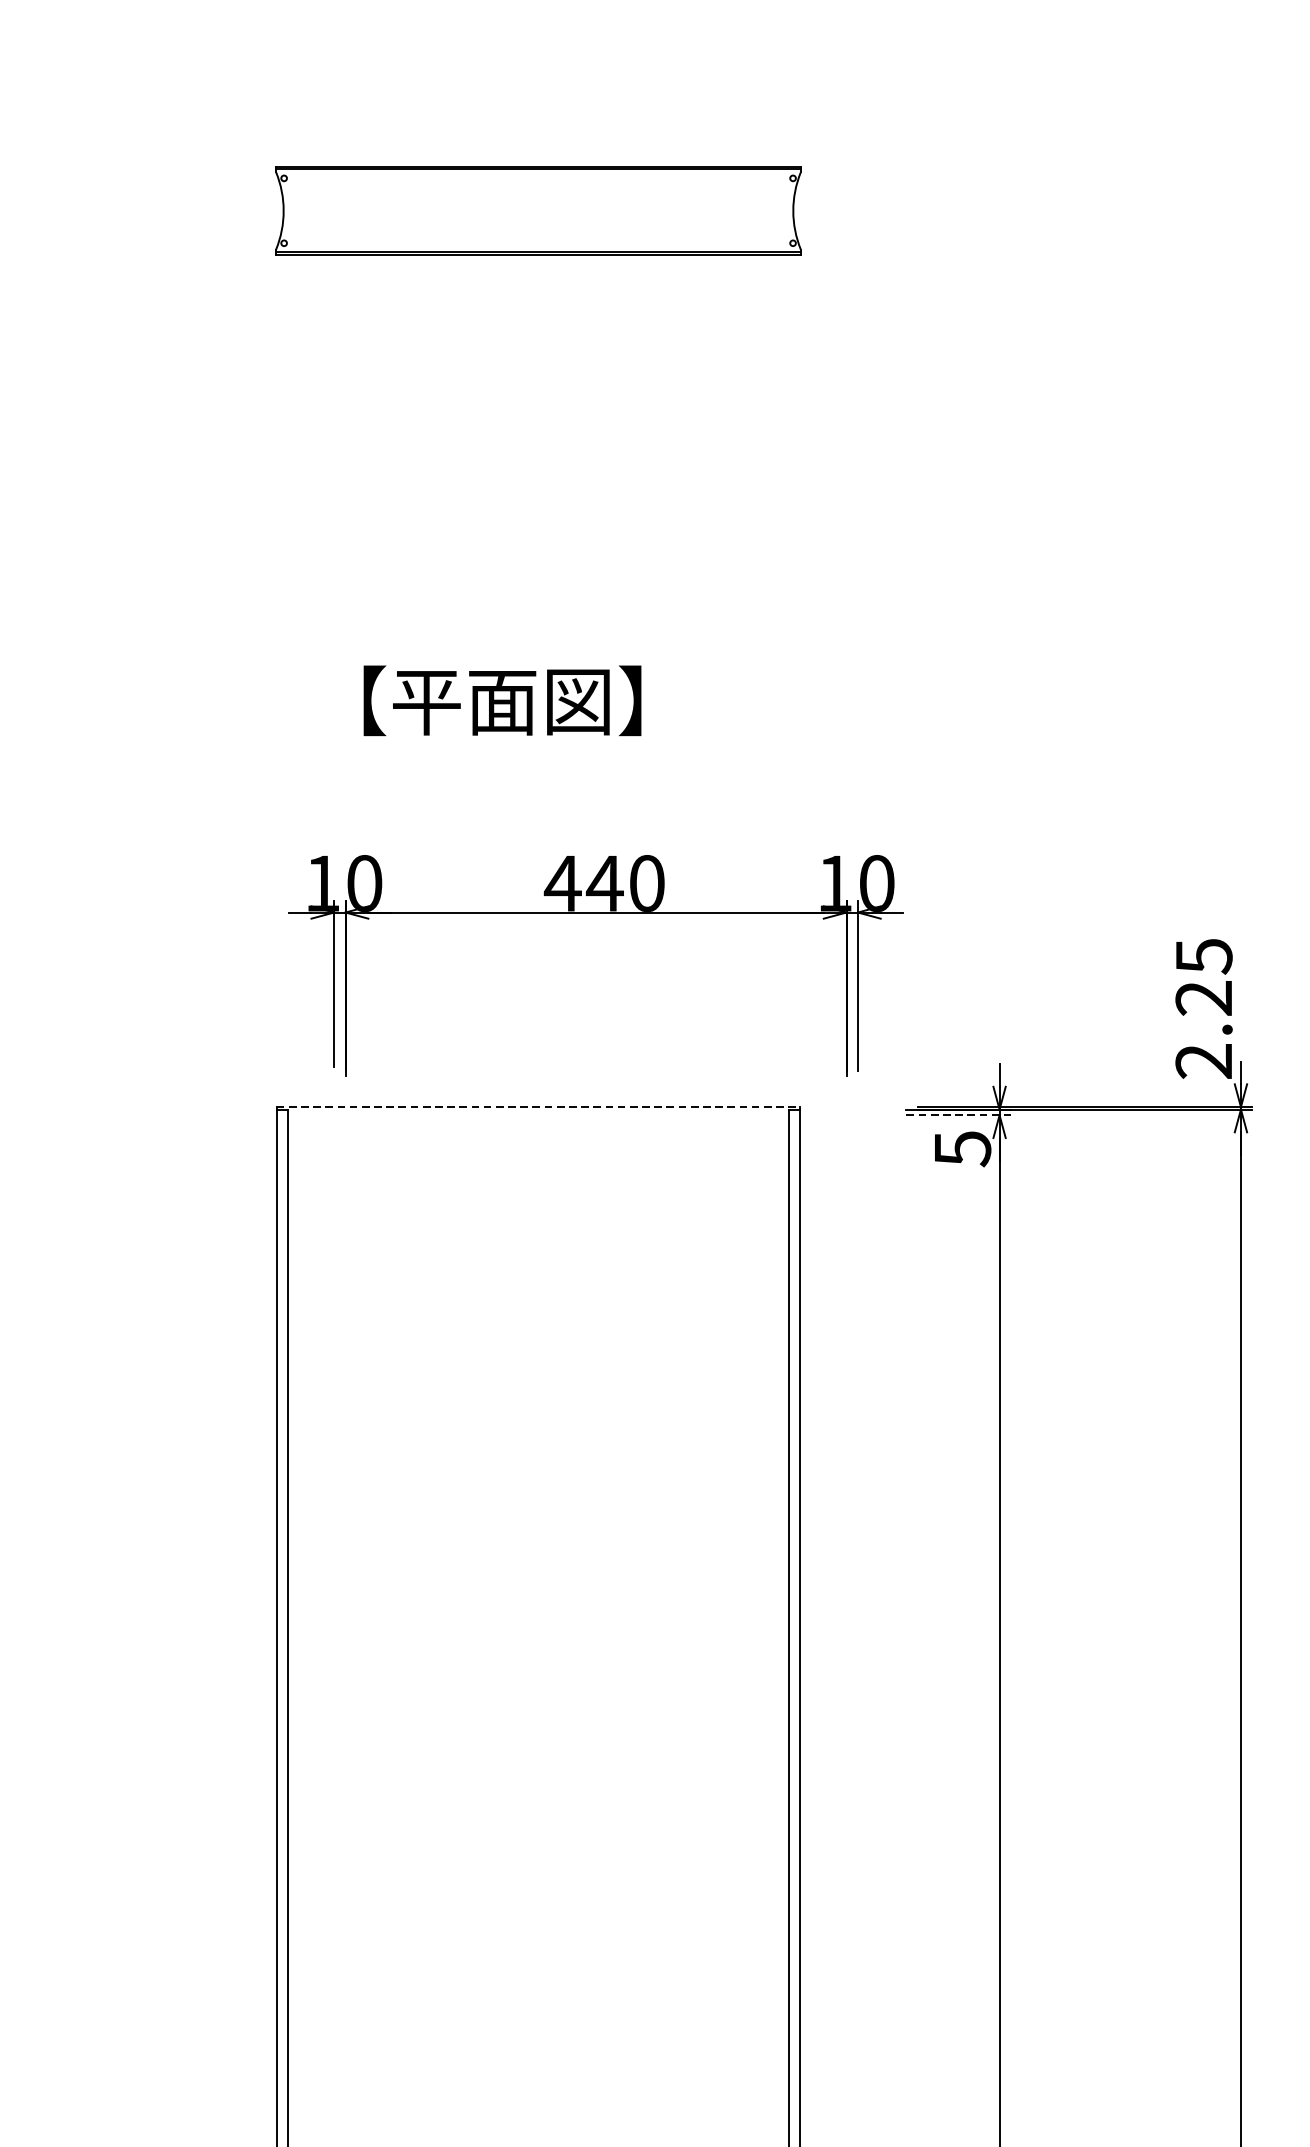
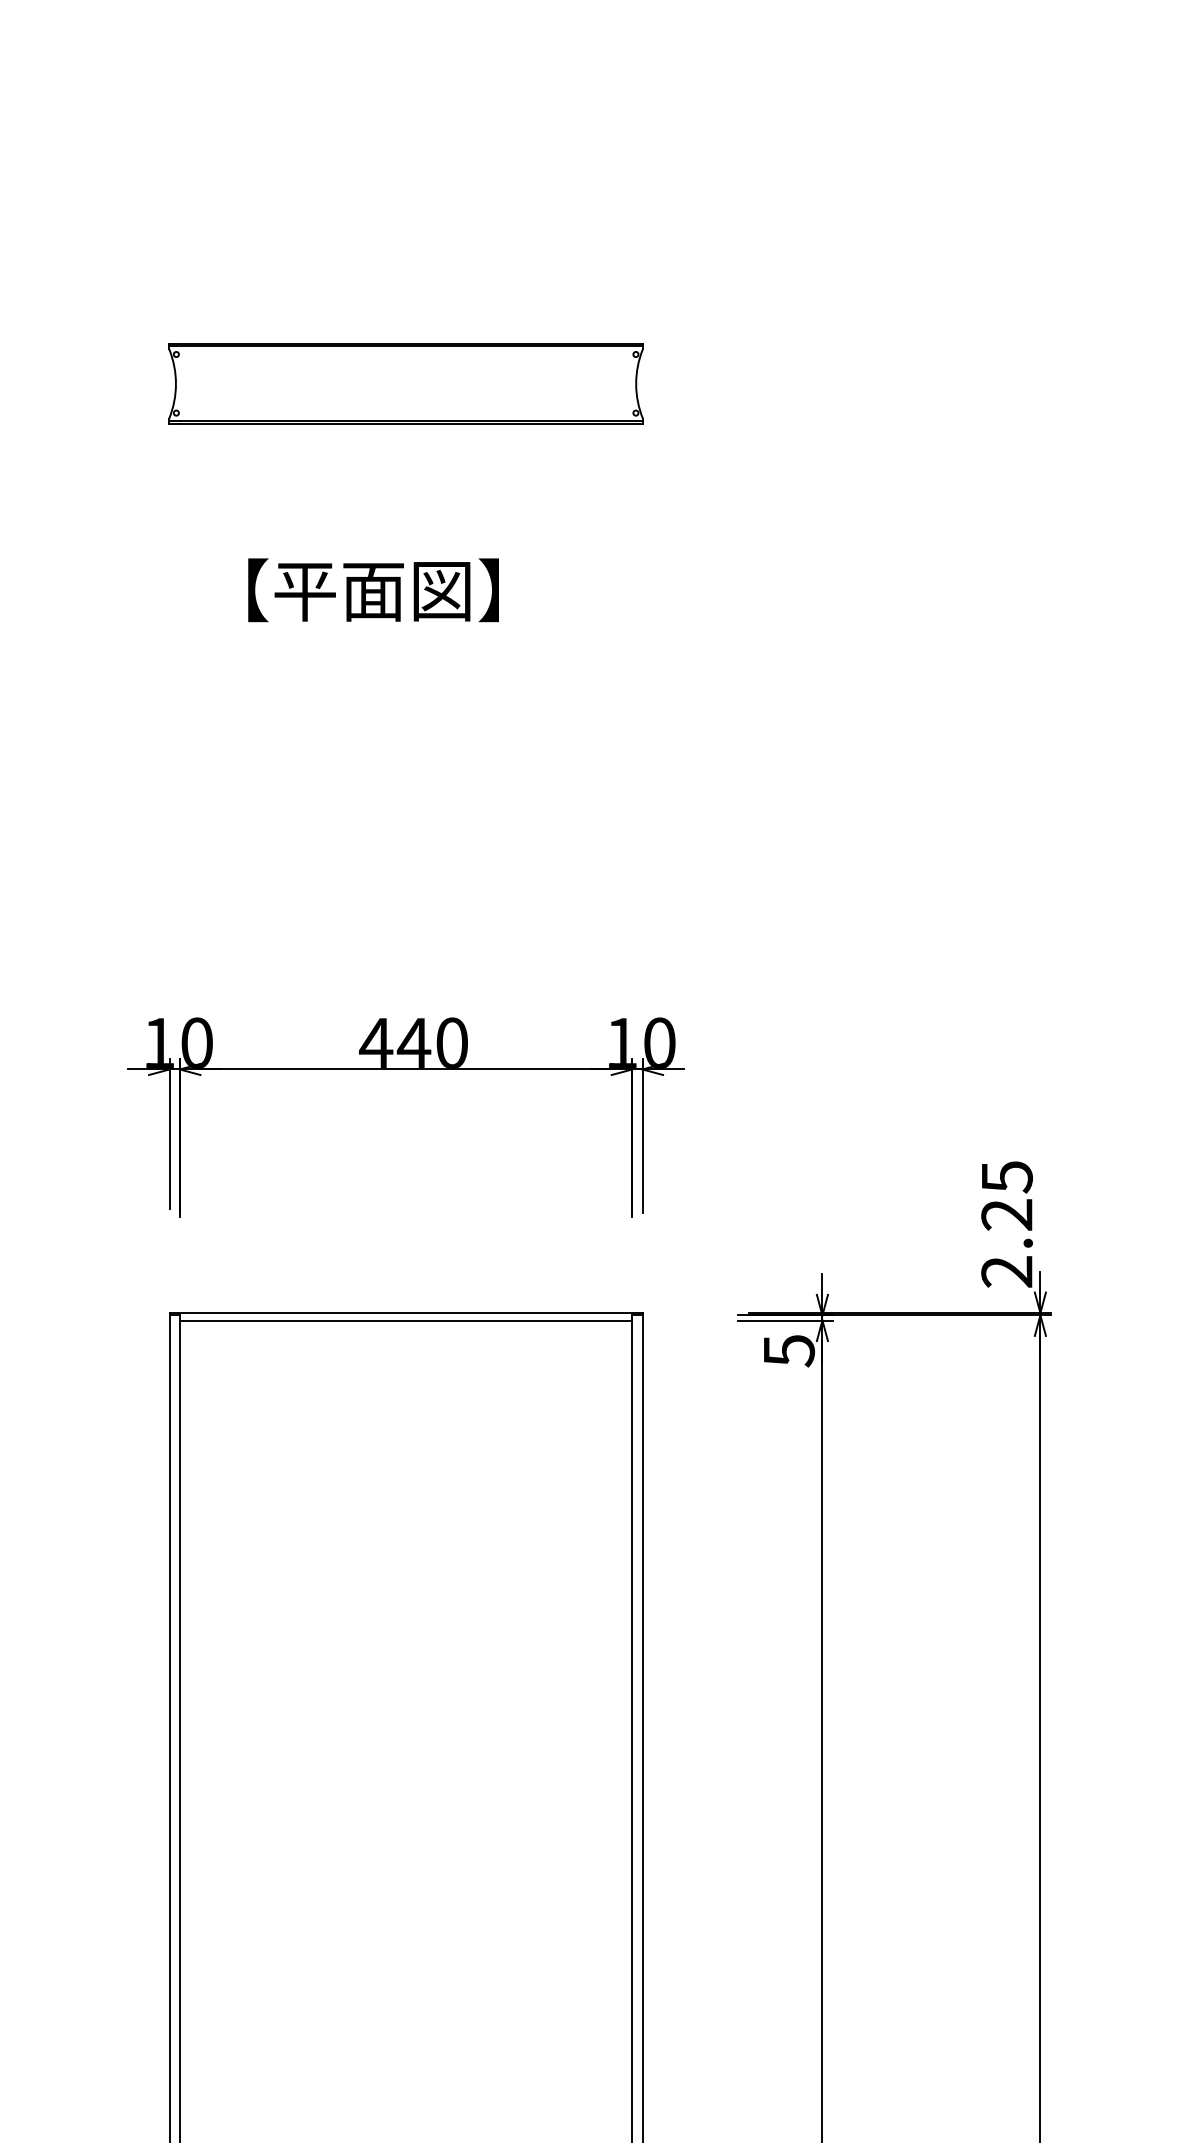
part: (537, 210) -> (405, 383), moved
text: (502, 701) -> (373, 590), moved
part: (595, 912) -> (405, 1069), moved
line: (538, 1107) -> (406, 1313), dashed -> solid
line: (537, 1115) -> (405, 1320), added
line: (959, 1115) -> (786, 1320), dashed -> solid

